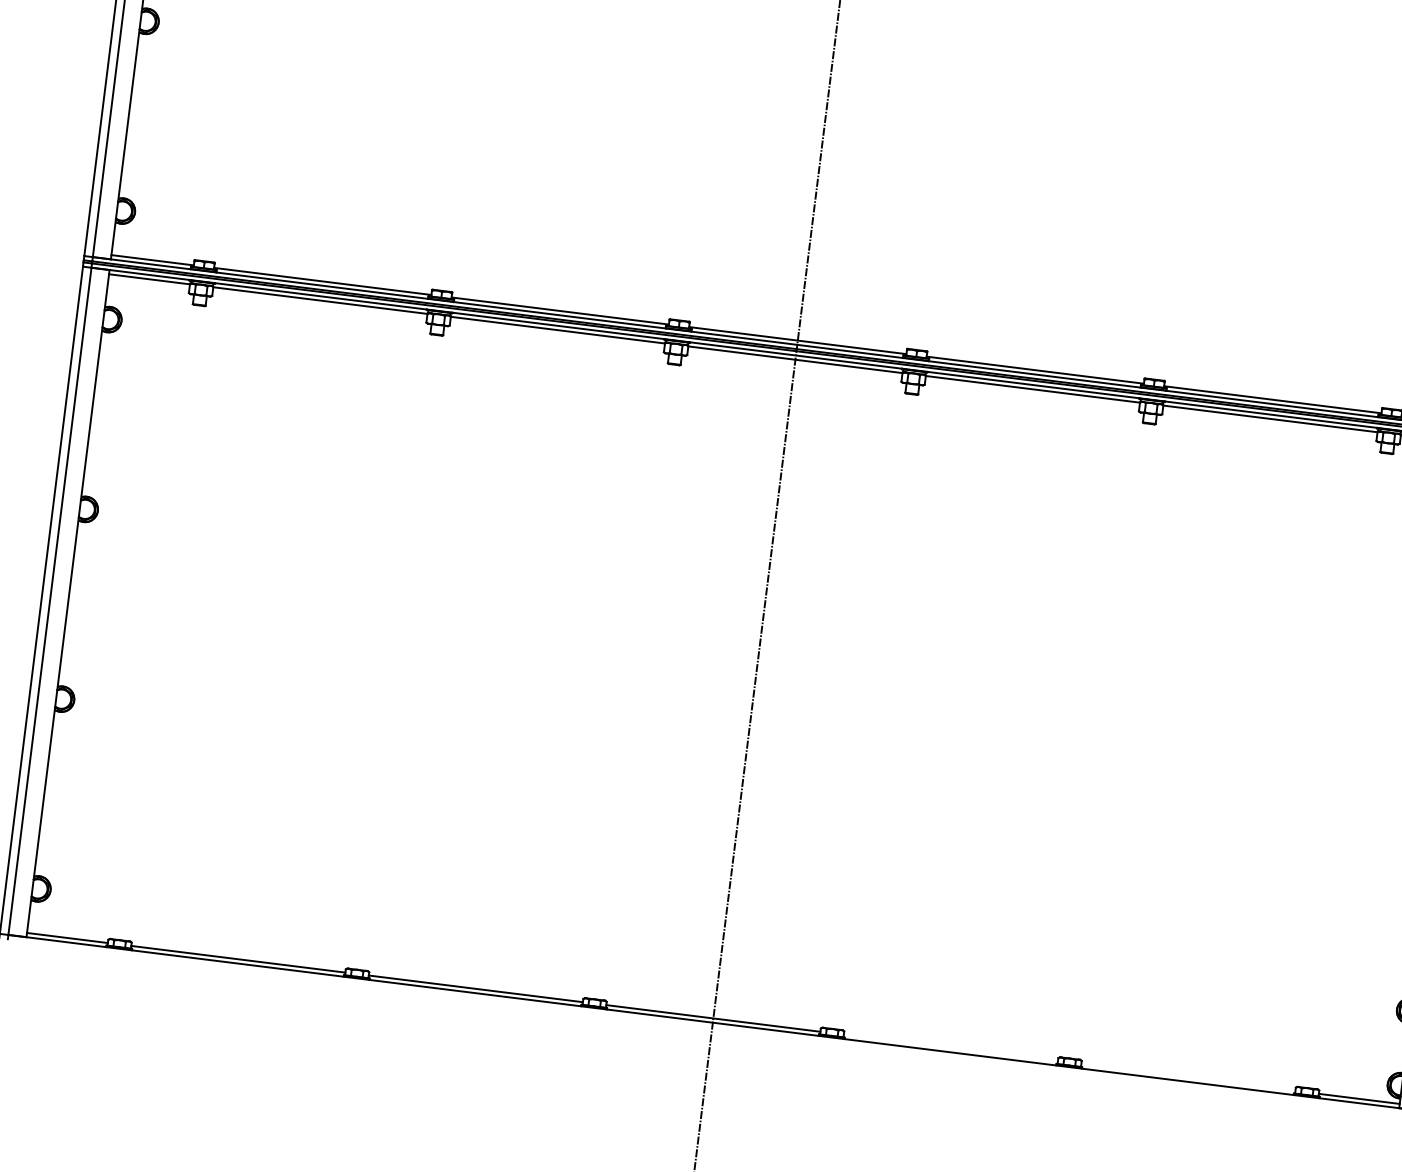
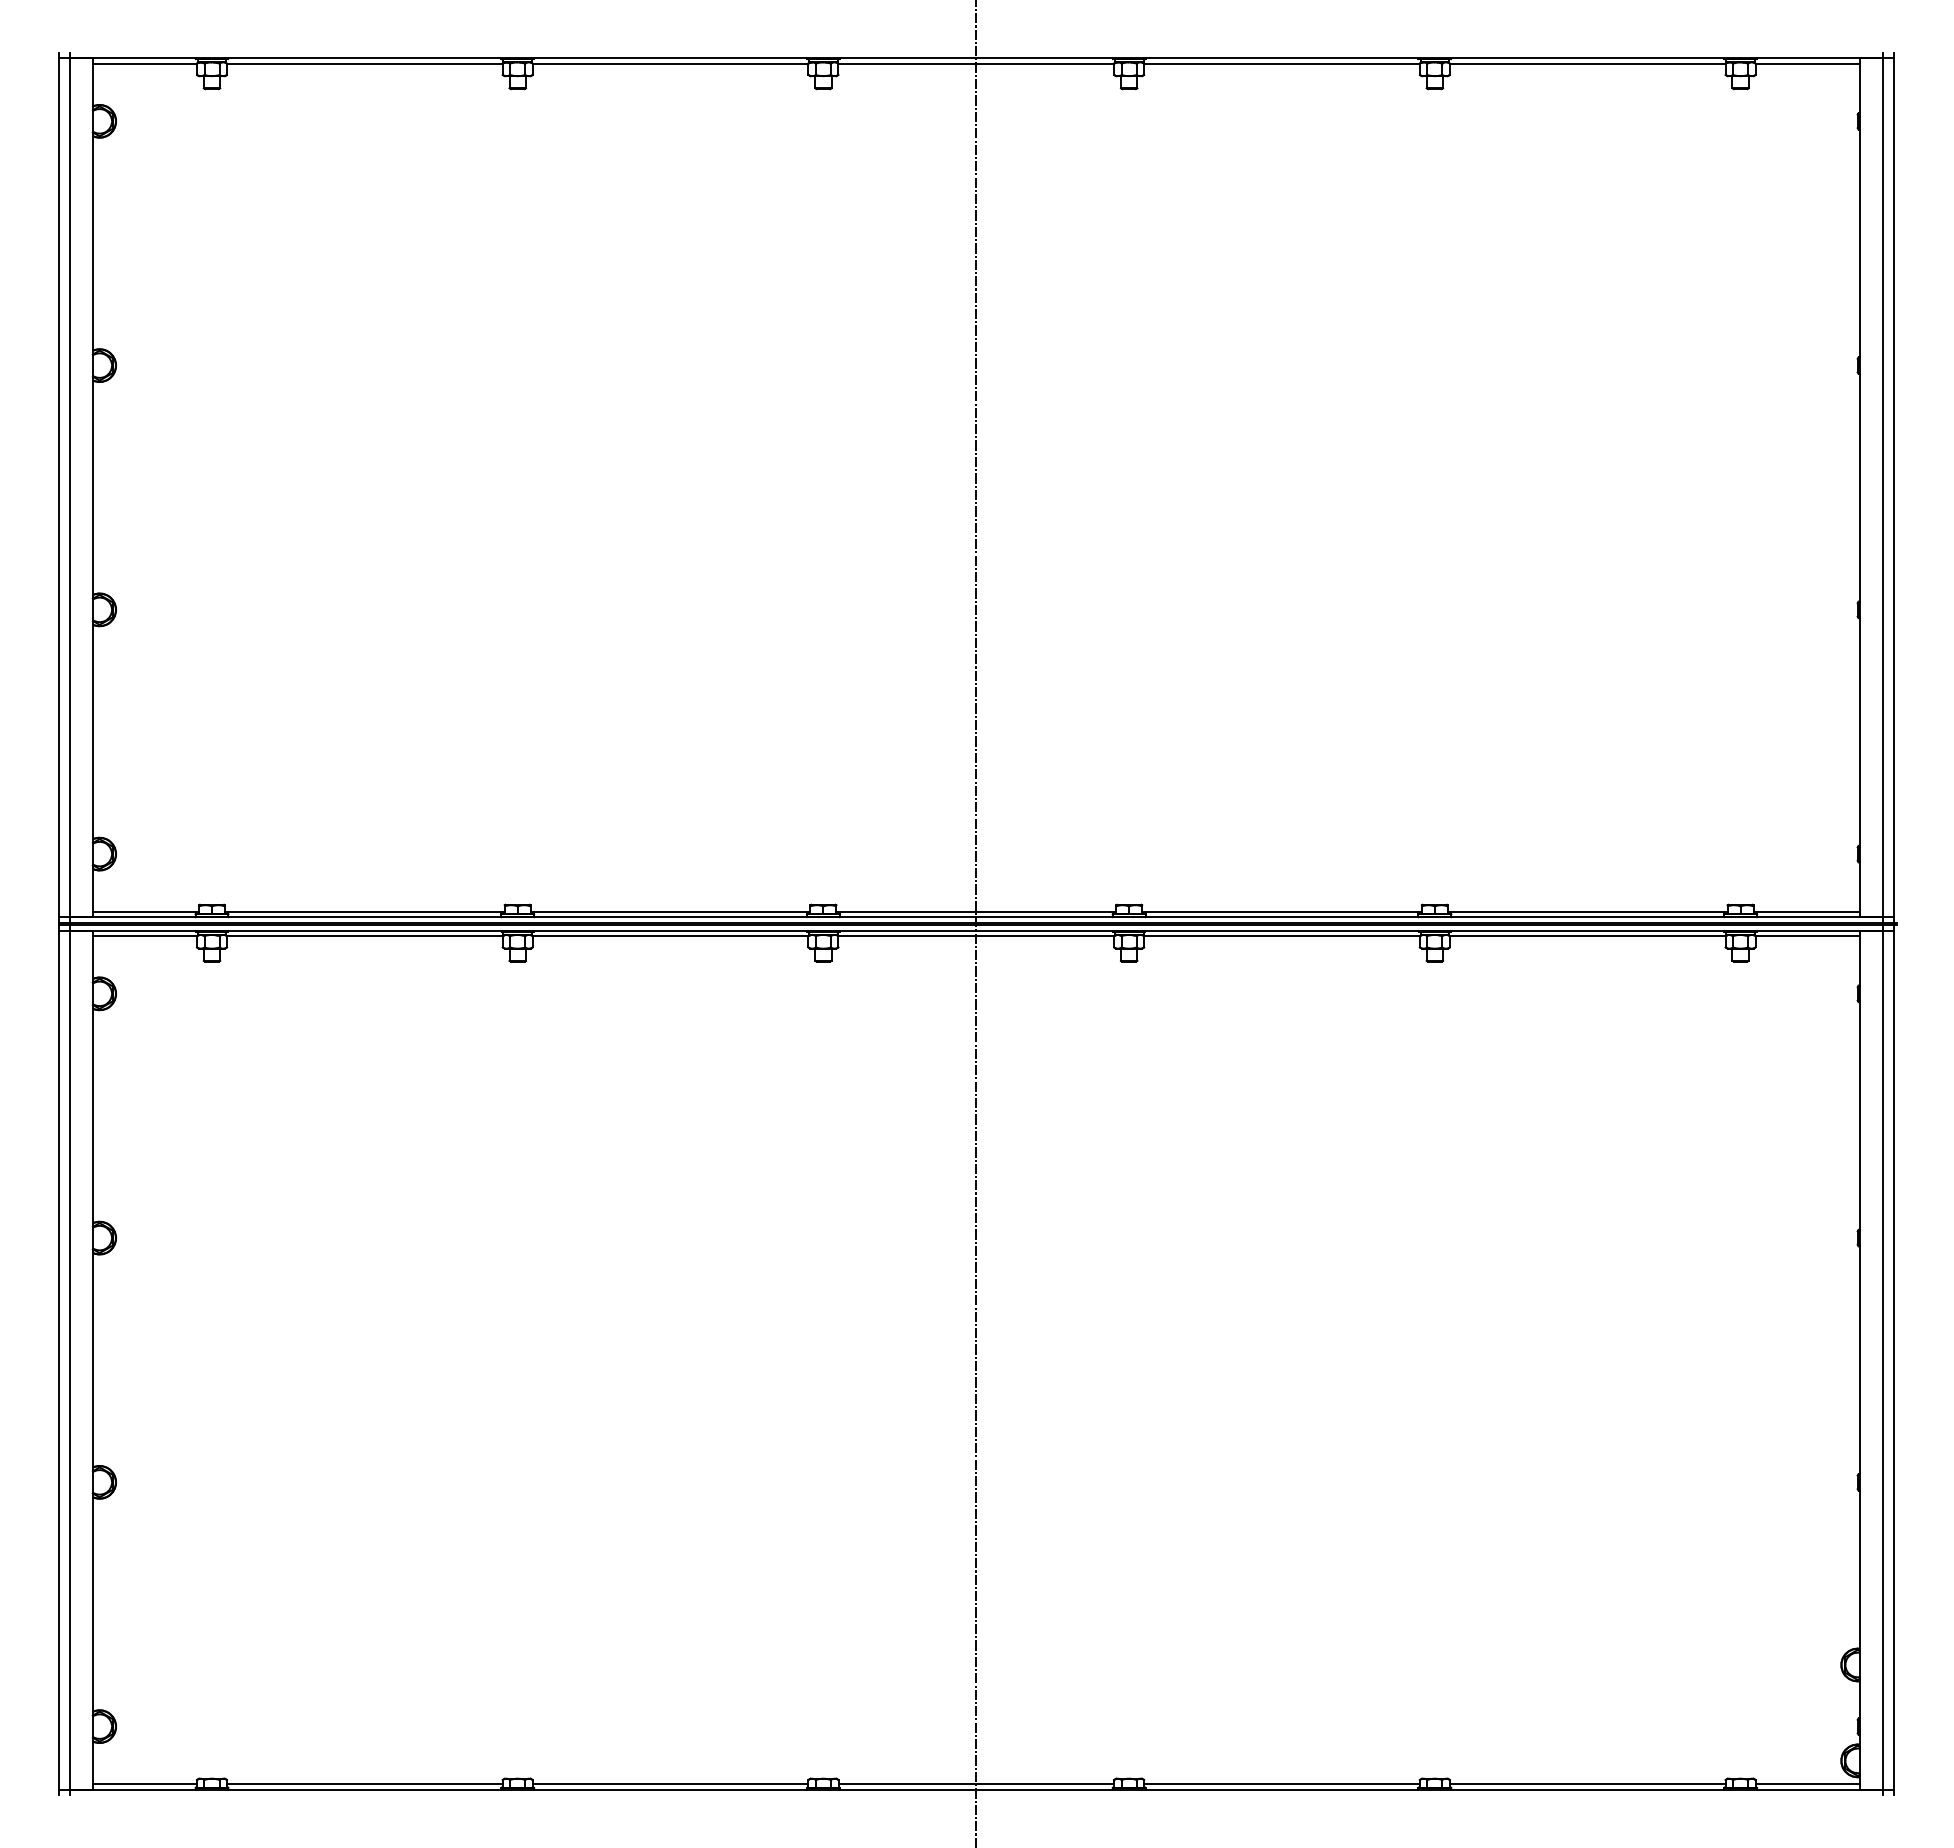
line: (950, 1048) -> (1281, 1784), added
line: (1188, 1077) -> (1587, 1784), added

